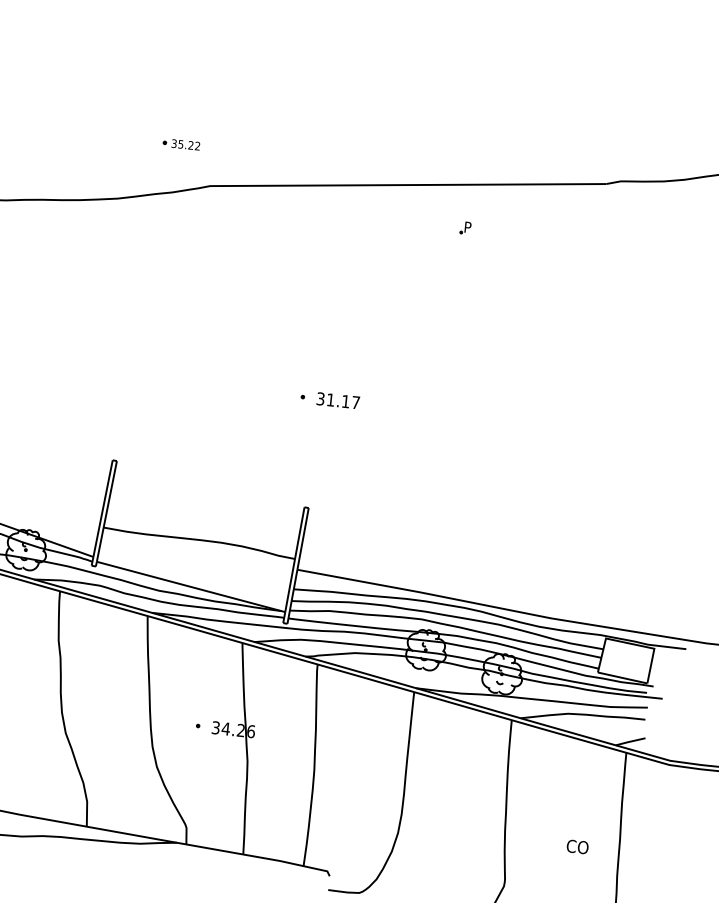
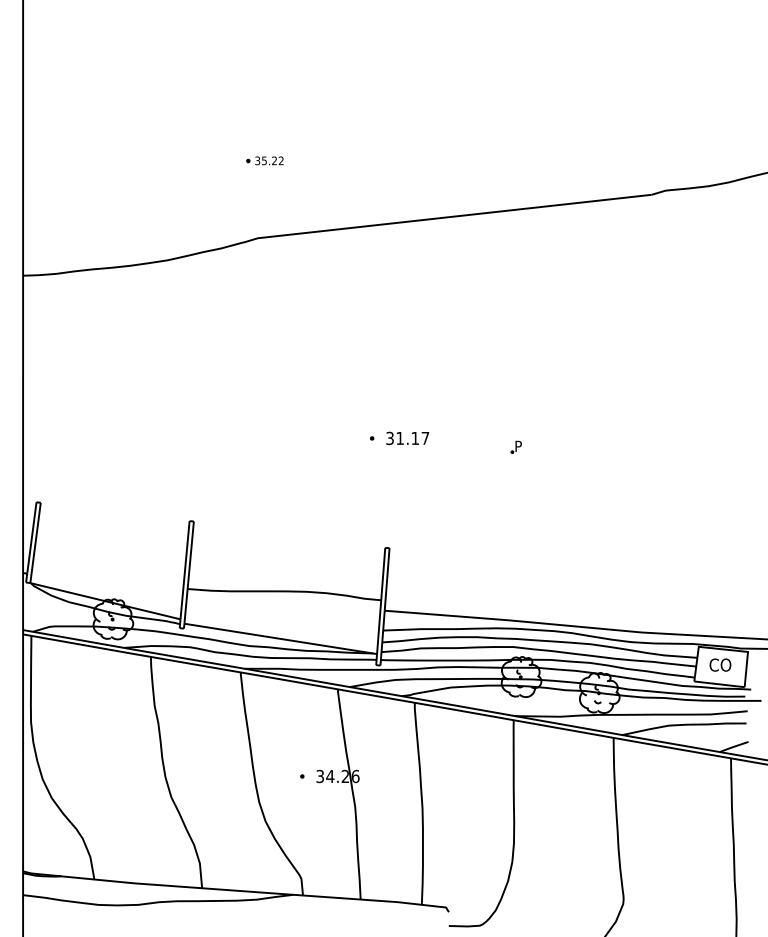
part: (181, 144) -> (264, 160), moved
part: (464, 227) -> (515, 446), moved
text: (577, 846) -> (720, 664), moved

